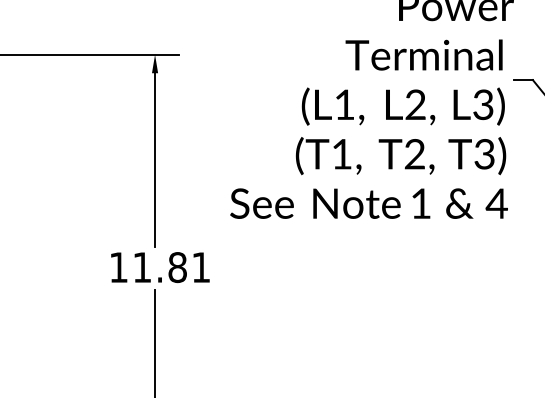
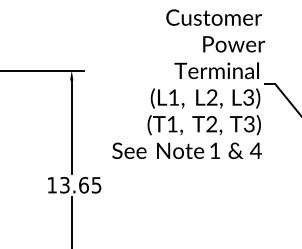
text: (171, 267) -> (80, 185), 11.81 -> 13.65

